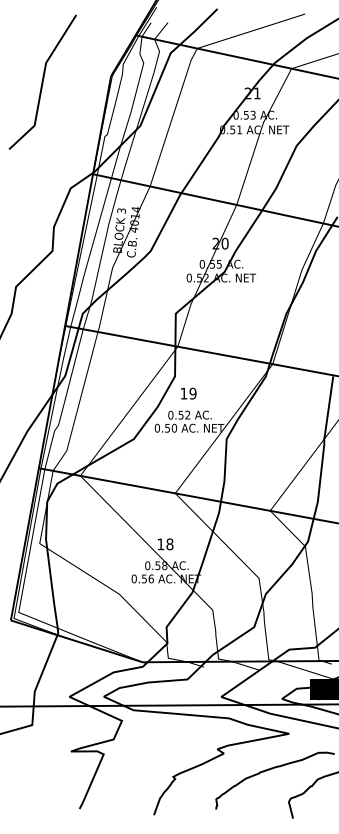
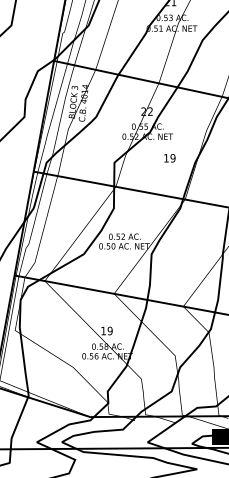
text: (224, 243) -> (150, 111), 20 -> 22
text: (188, 393) -> (169, 158), moved
text: (169, 544) -> (109, 331), 18 -> 19

